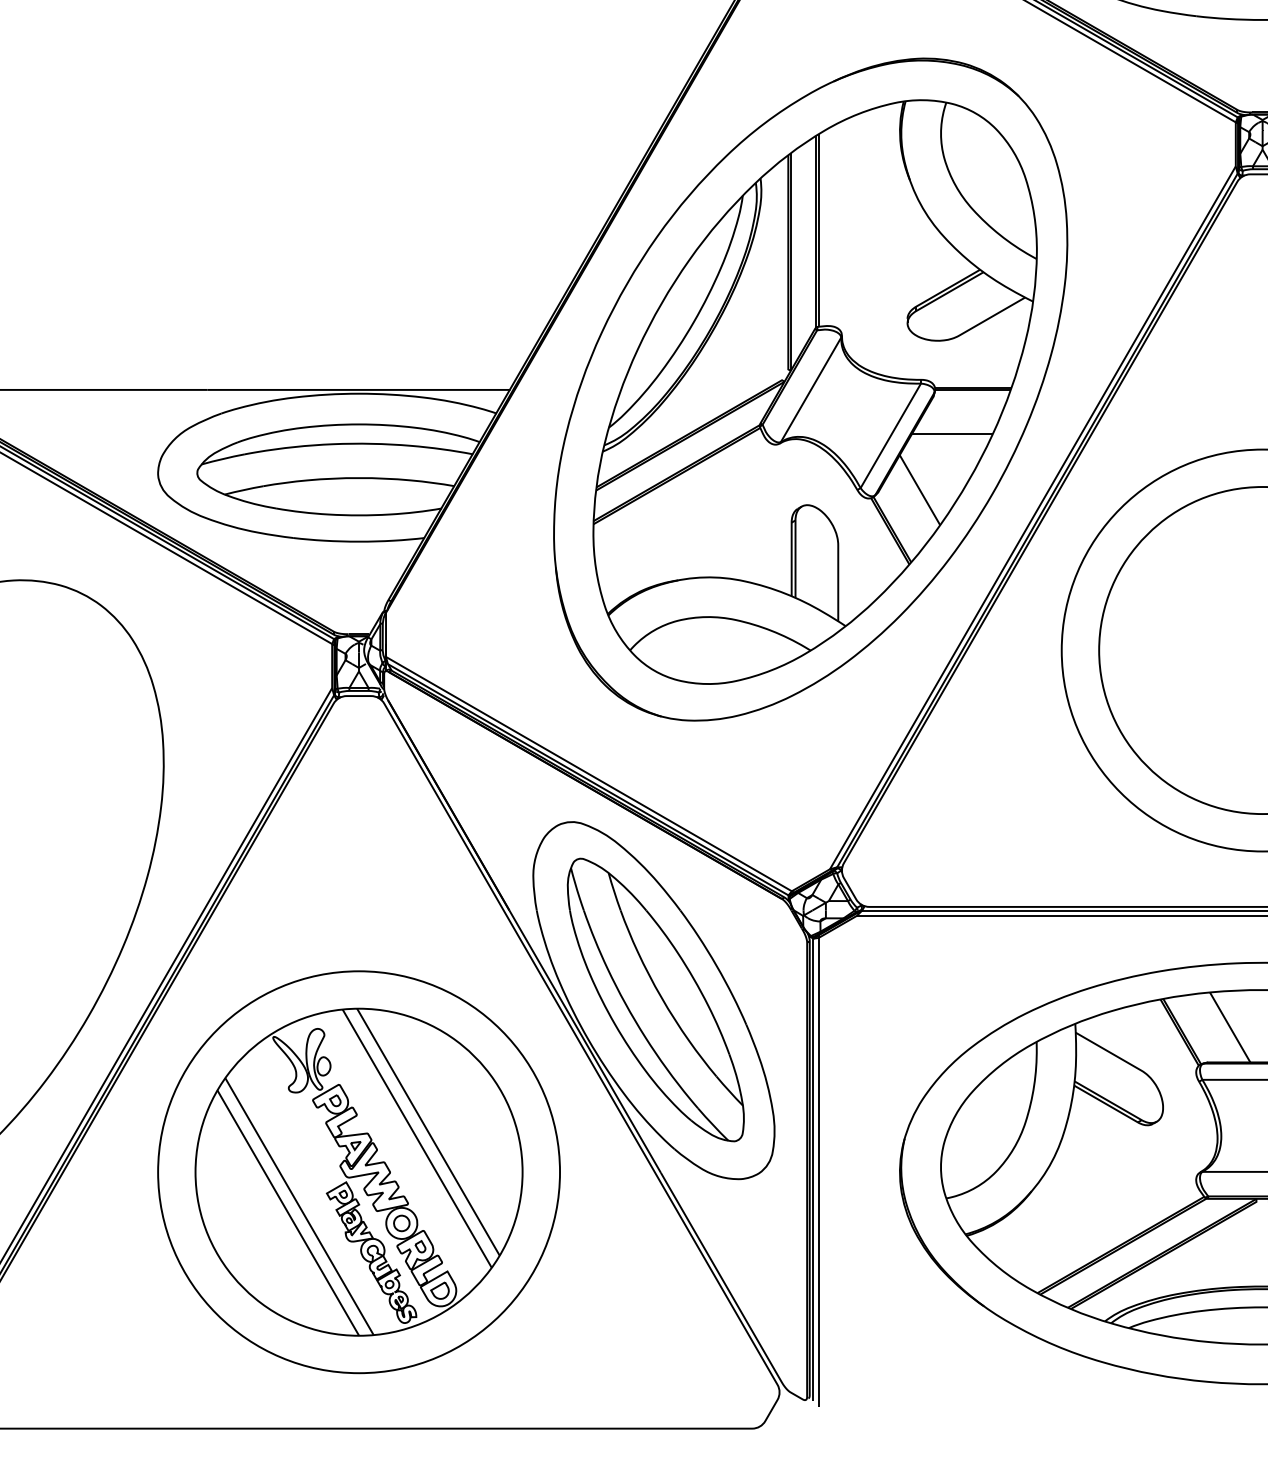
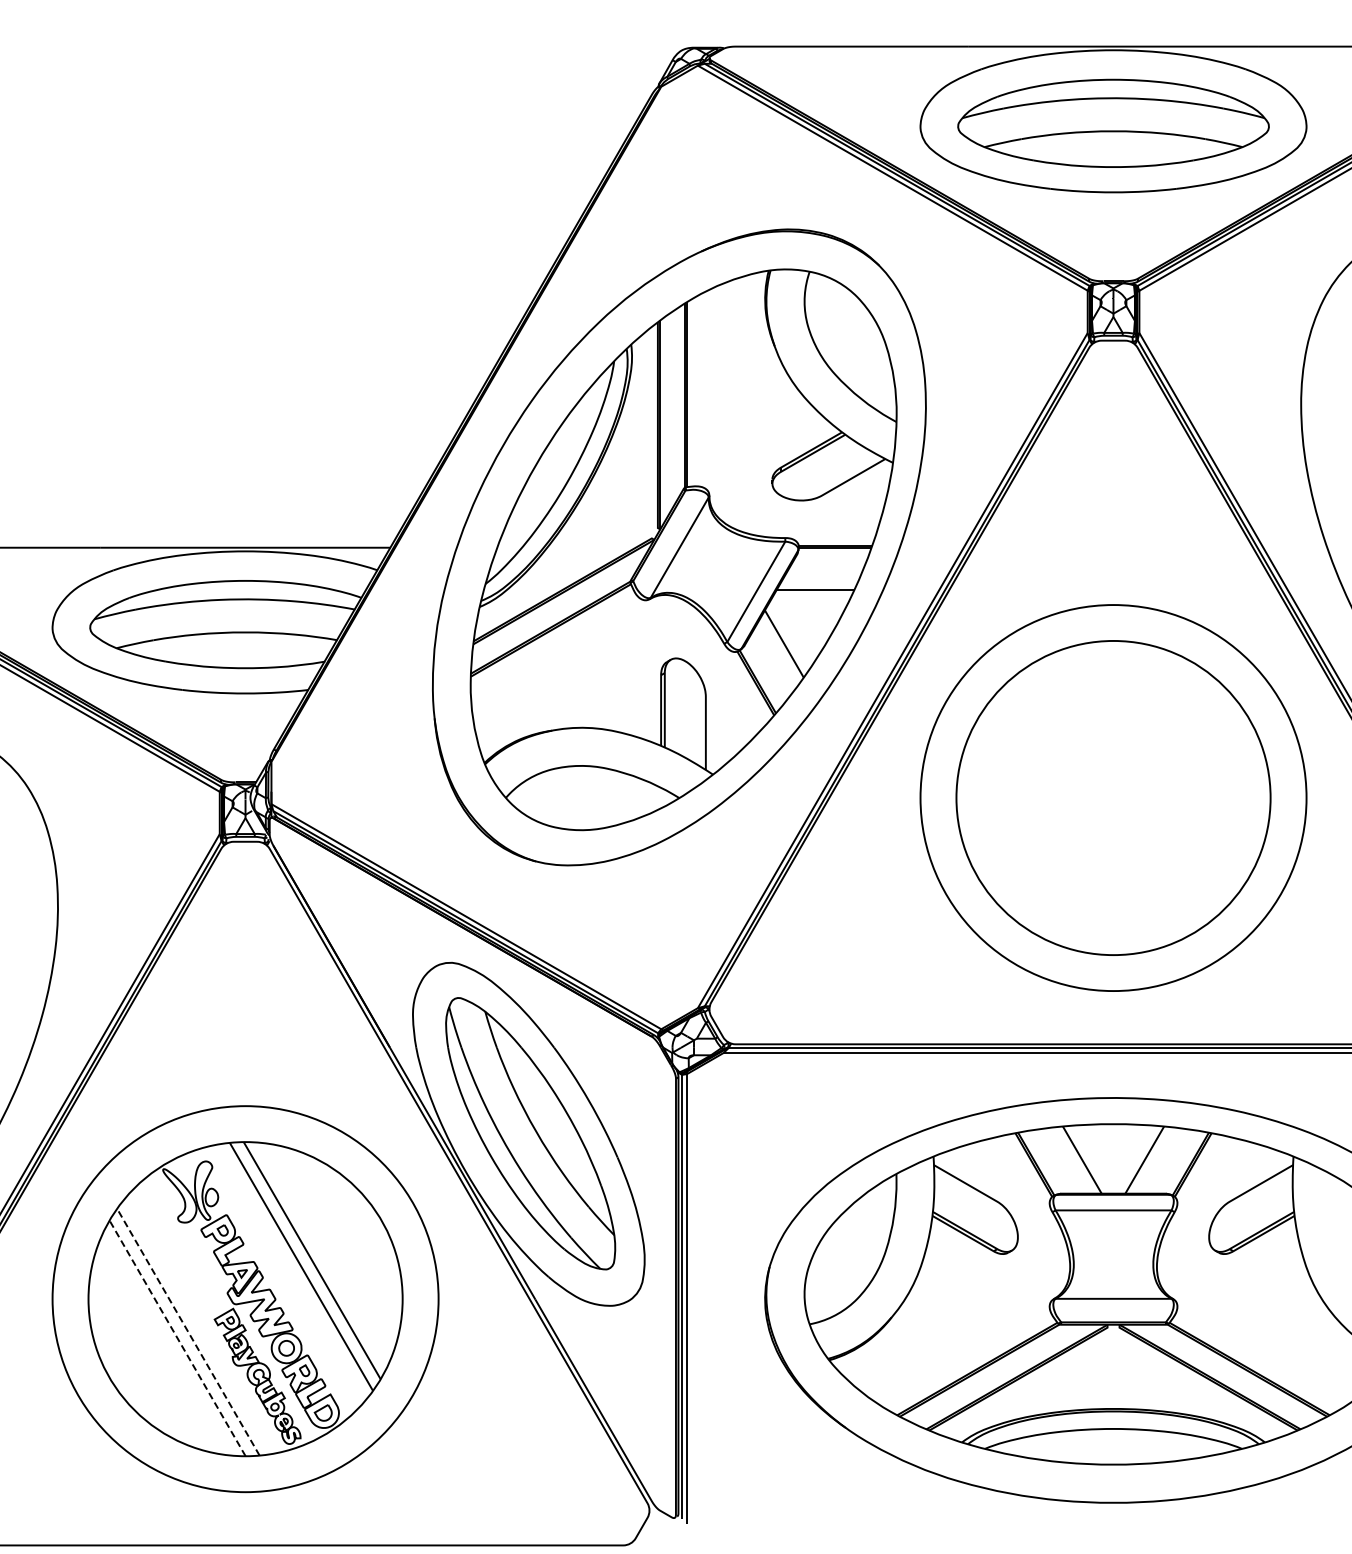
line: (299, 1206) -> (188, 1332), solid -> dashed
line: (288, 1212) -> (177, 1337), solid -> dashed

